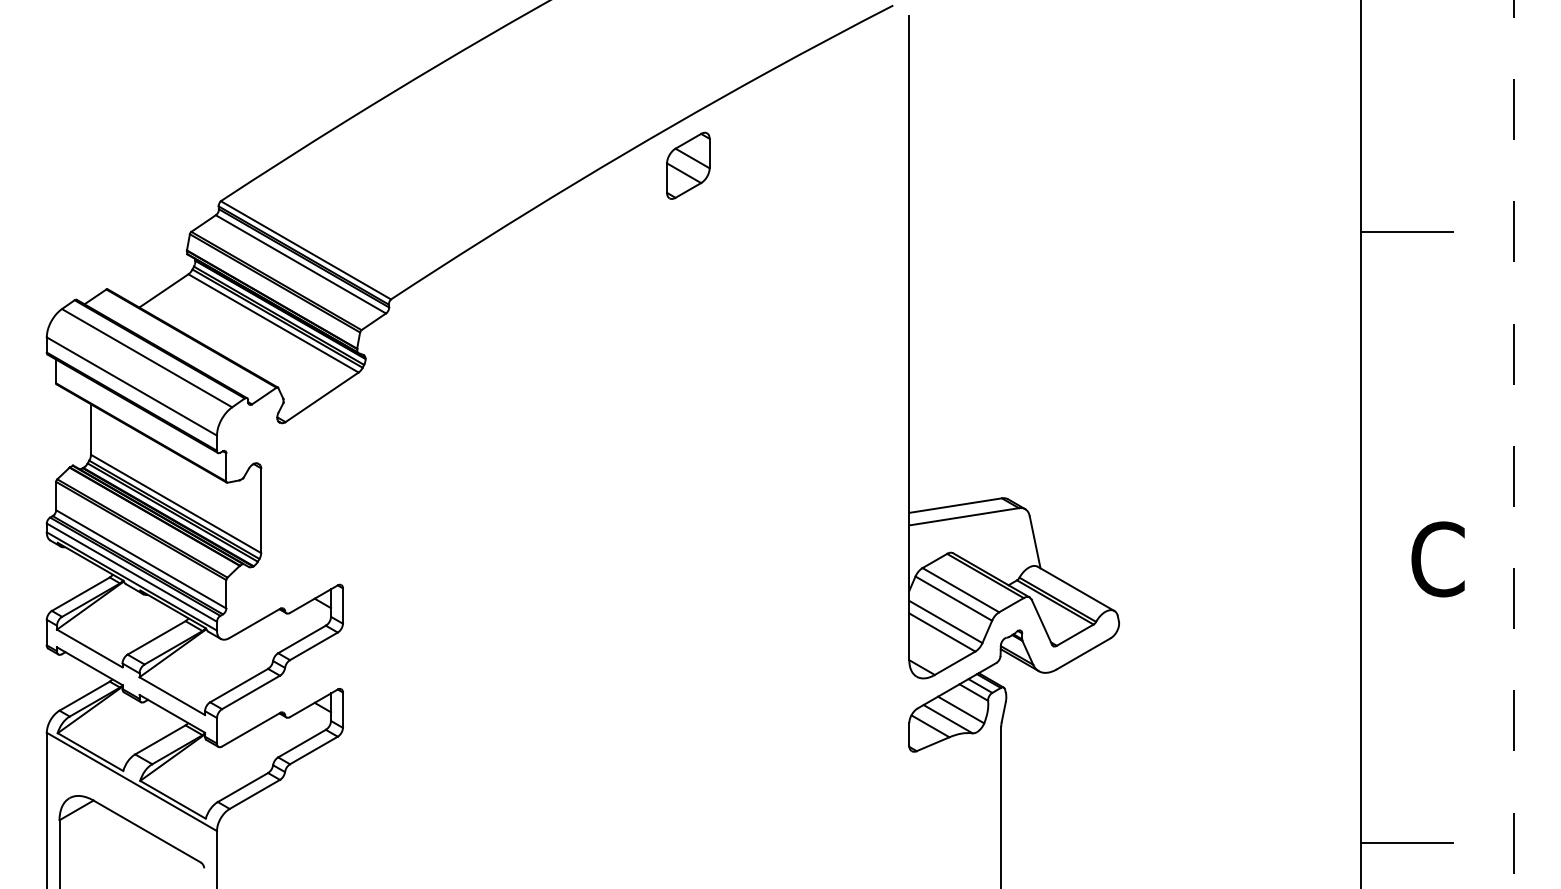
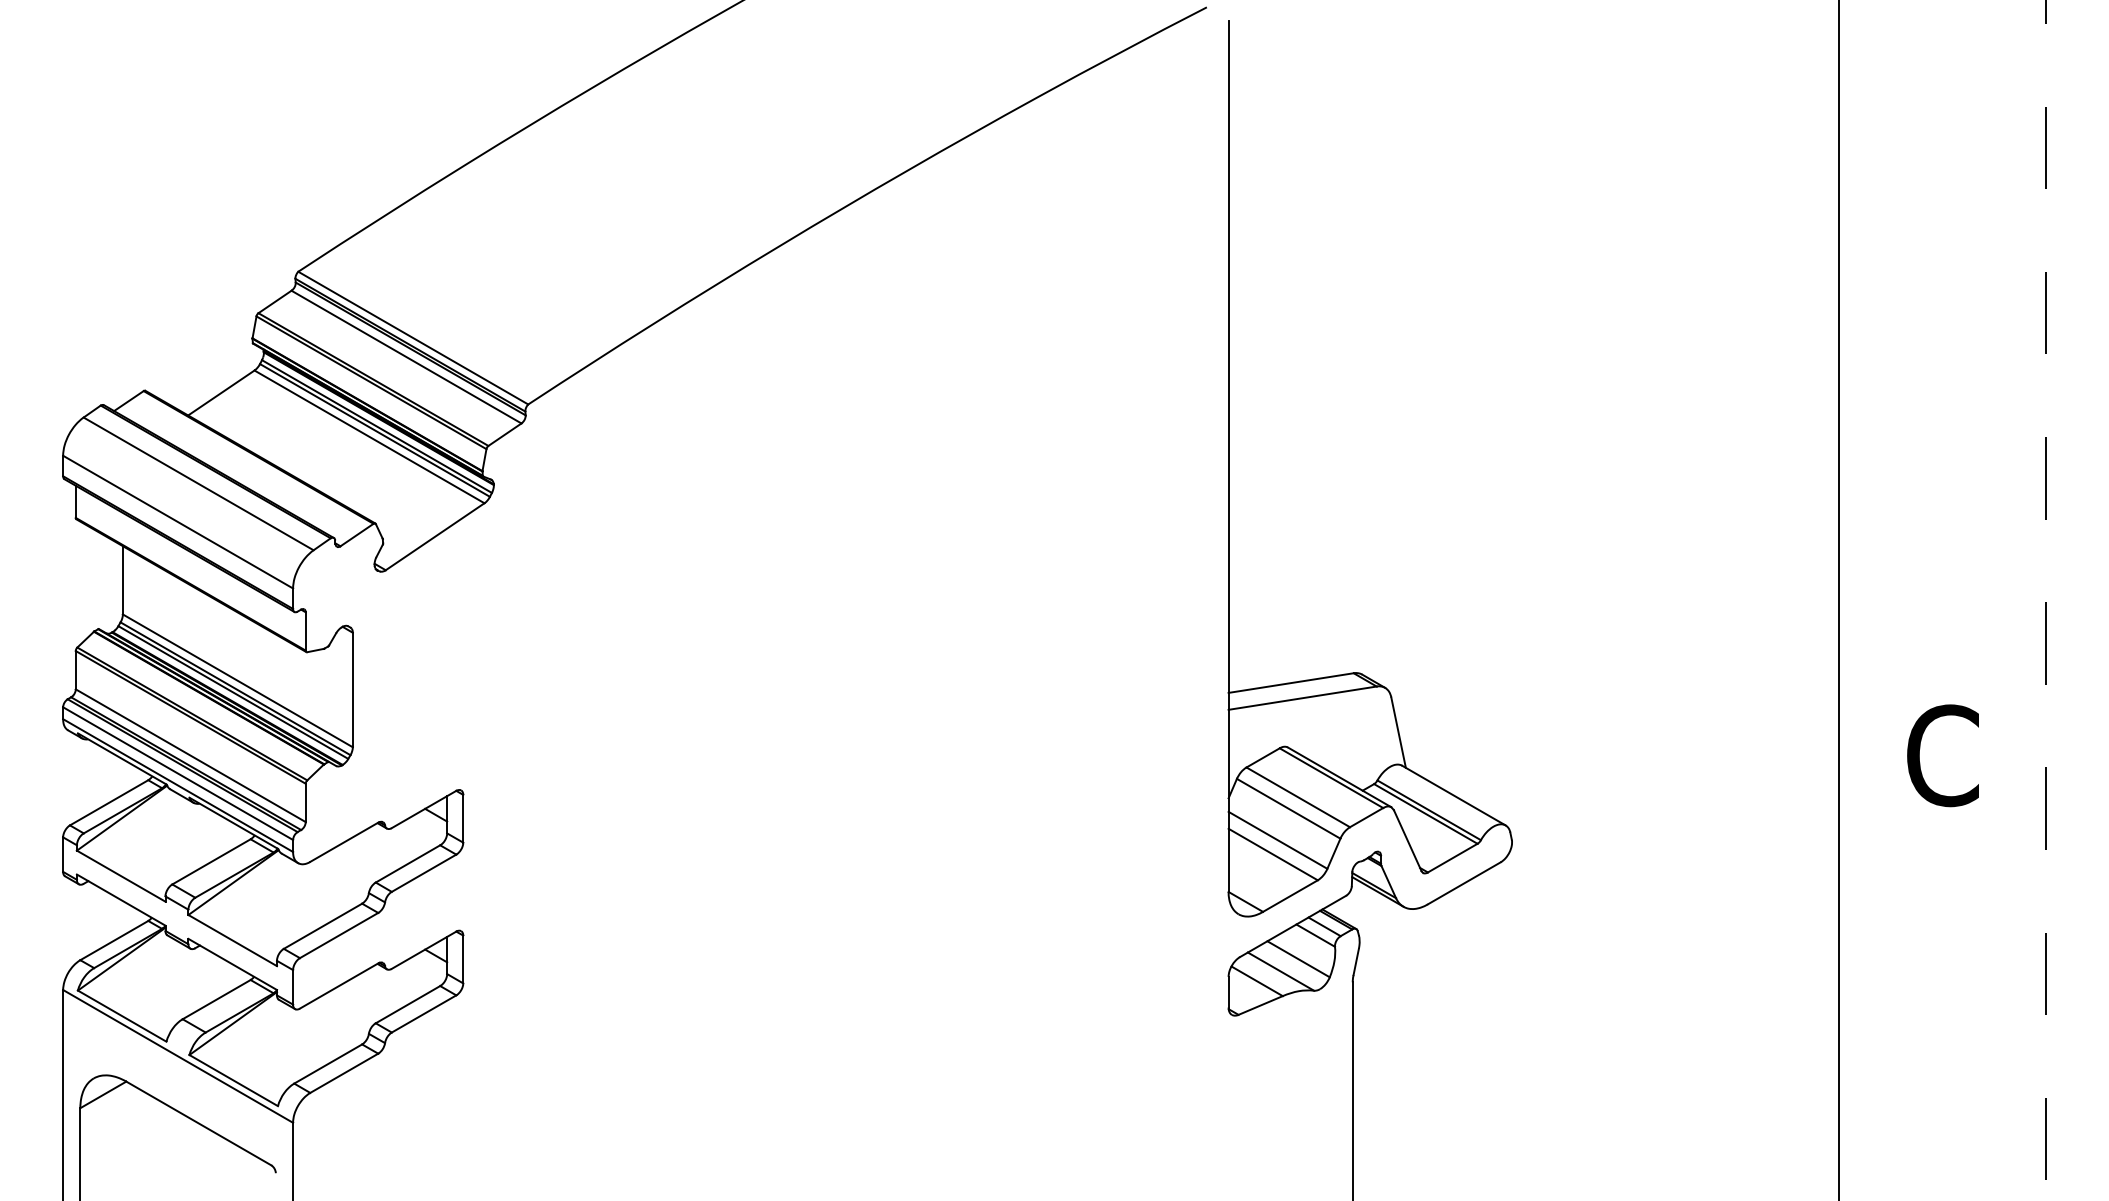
part: (688, 165) -> (930, 223), removed
line: (1407, 231) -> (1901, 312), removed
line: (1407, 843) -> (1901, 1139), removed

